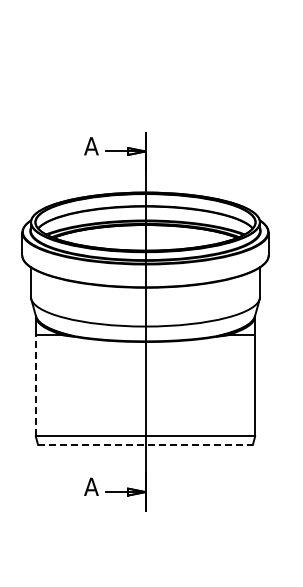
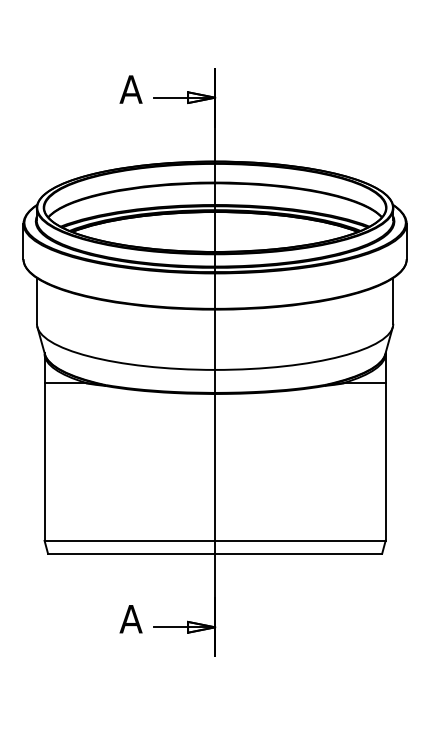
line: (35, 385) -> (44, 461), dashed -> solid
line: (145, 444) -> (215, 553), dashed -> solid

